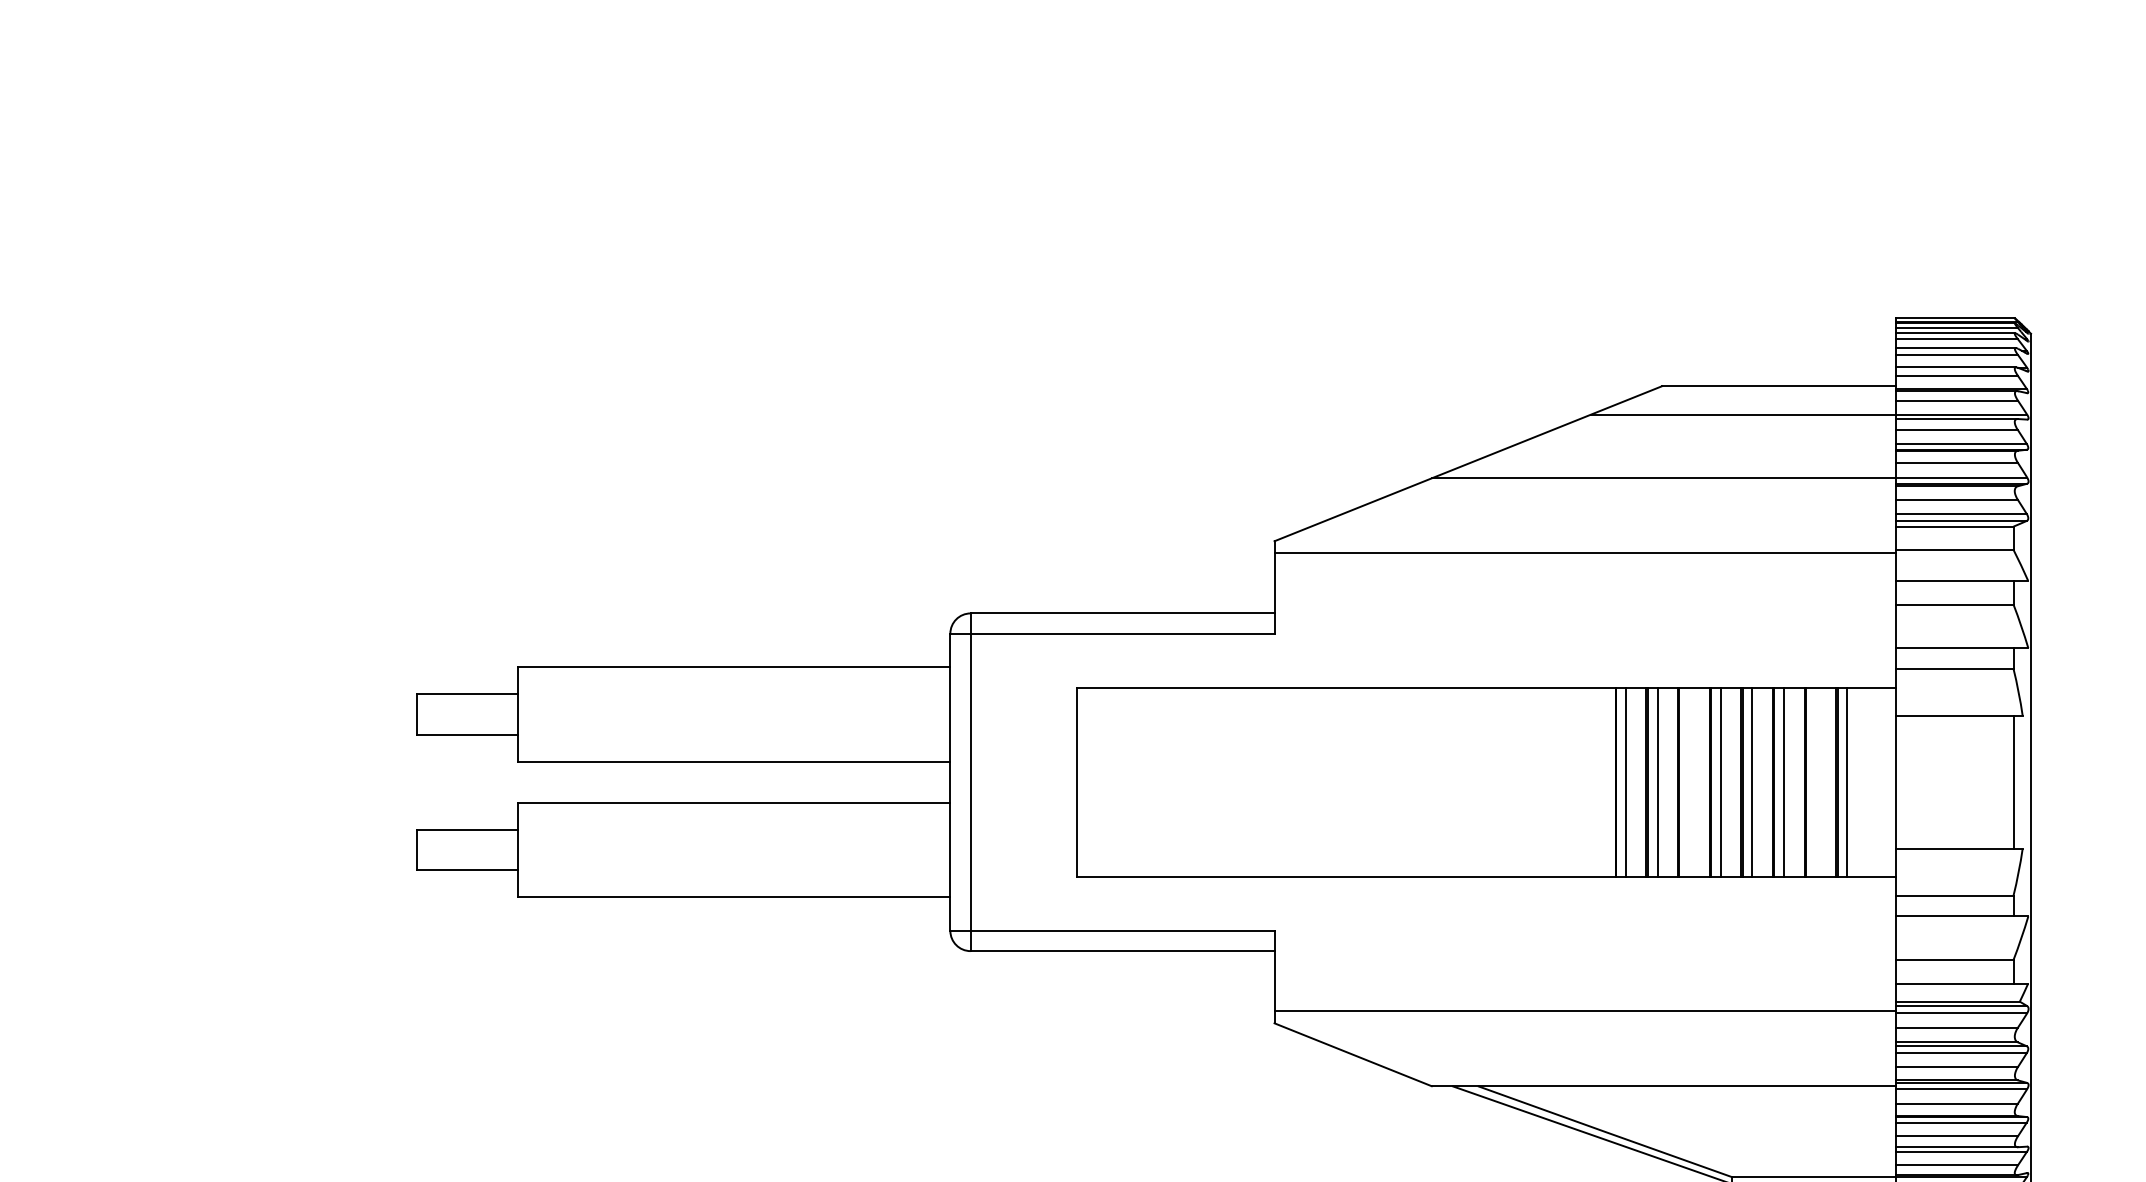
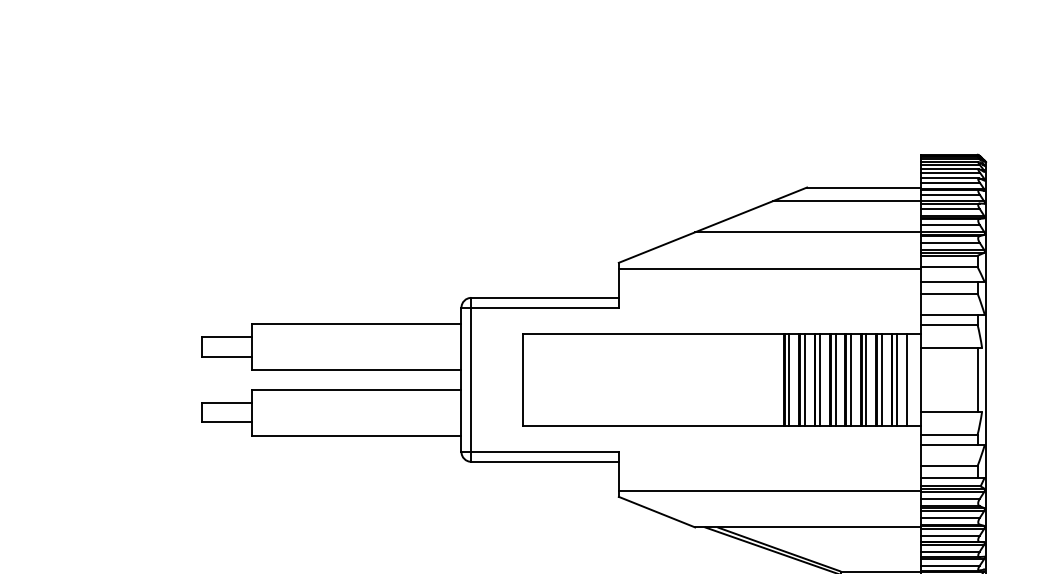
line: (1689, 781) -> (820, 379), added
line: (1815, 781) -> (881, 379), added
line: (1867, 781) -> (906, 379), added

